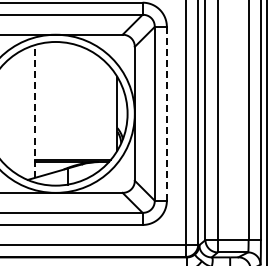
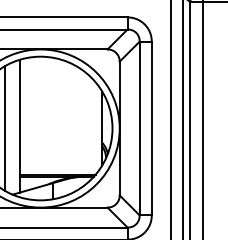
line: (35, 110) -> (20, 125), dashed -> solid
line: (20, 113) -> (5, 128), added
line: (166, 113) -> (151, 128), dashed -> solid

